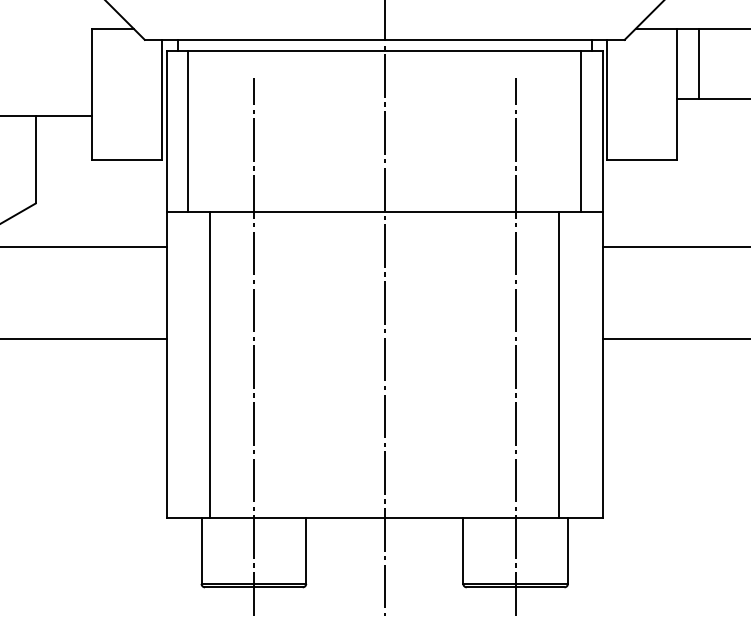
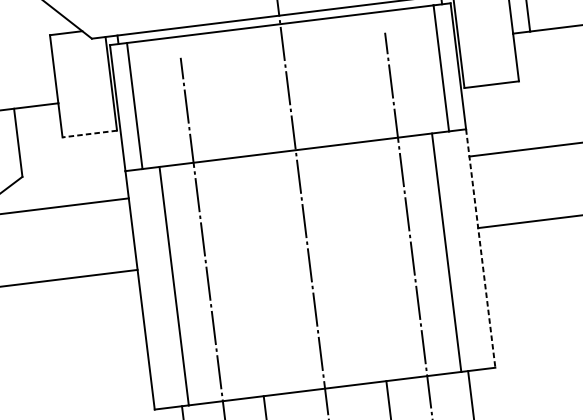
line: (127, 159) -> (89, 133), solid -> dashed
line: (602, 364) -> (480, 248), solid -> dashed

